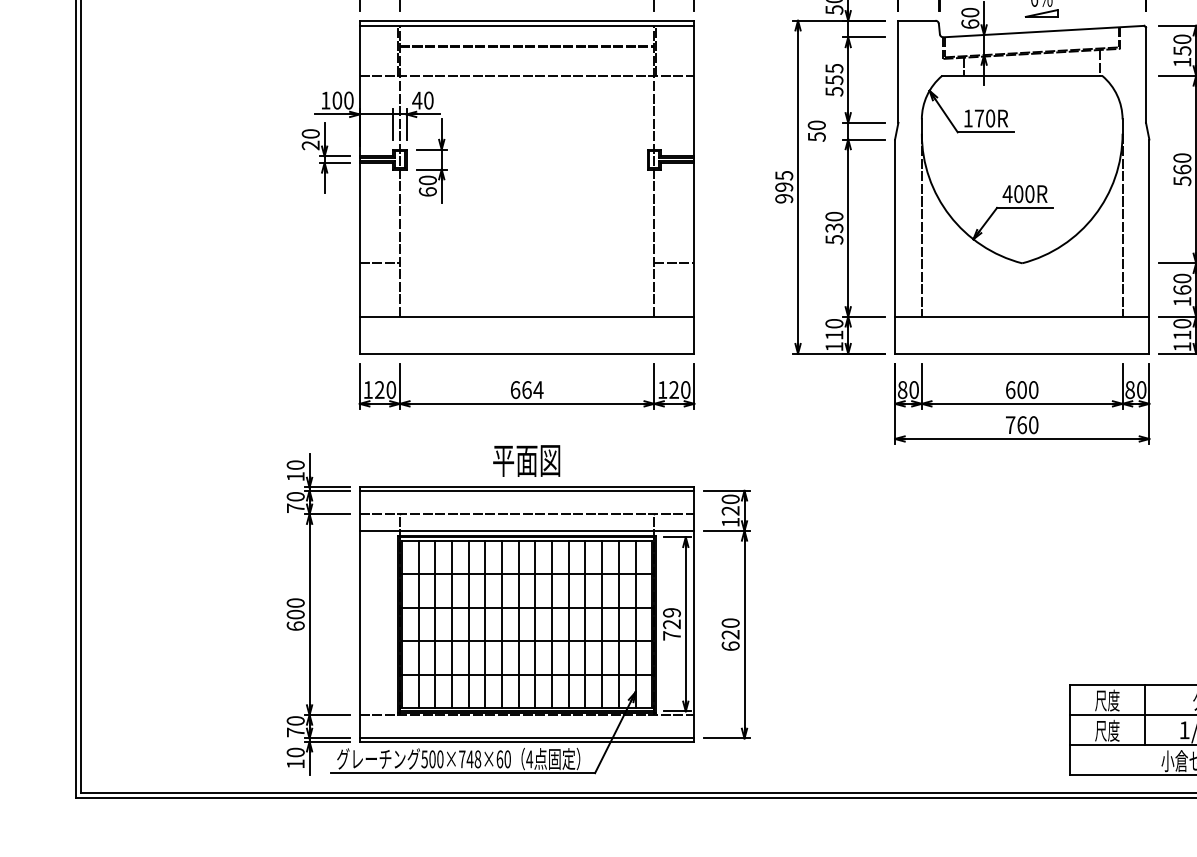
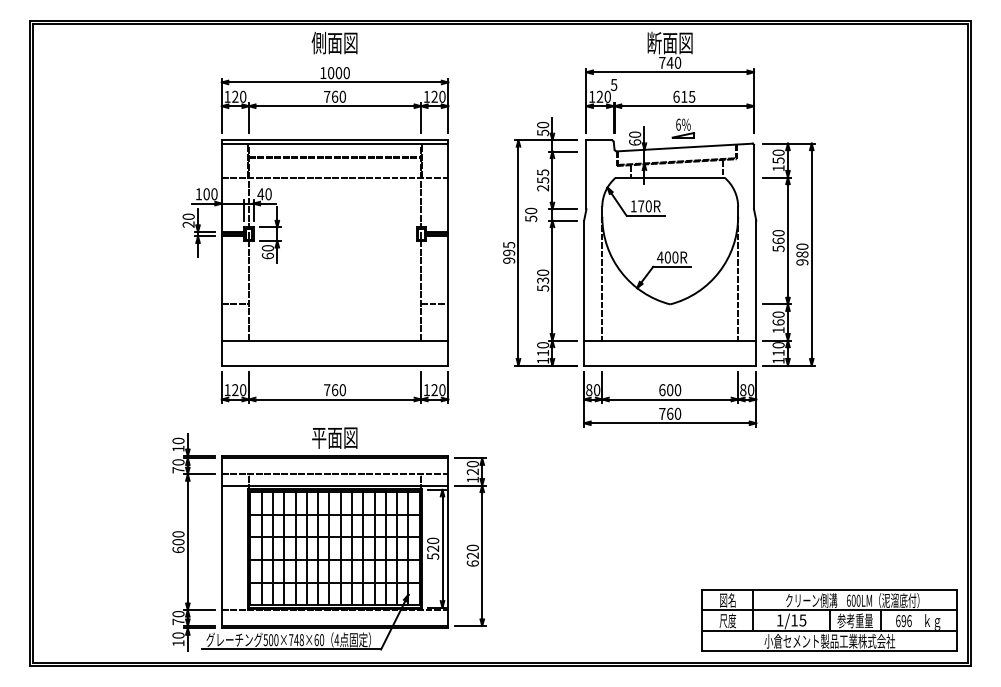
text: (835, 92) -> (543, 188), 555 -> 255
text: (527, 390) -> (335, 390), 664 -> 760
text: (672, 623) -> (433, 548), 729 -> 520
text: (1106, 700) -> (727, 600), 尺度 -> 図名

